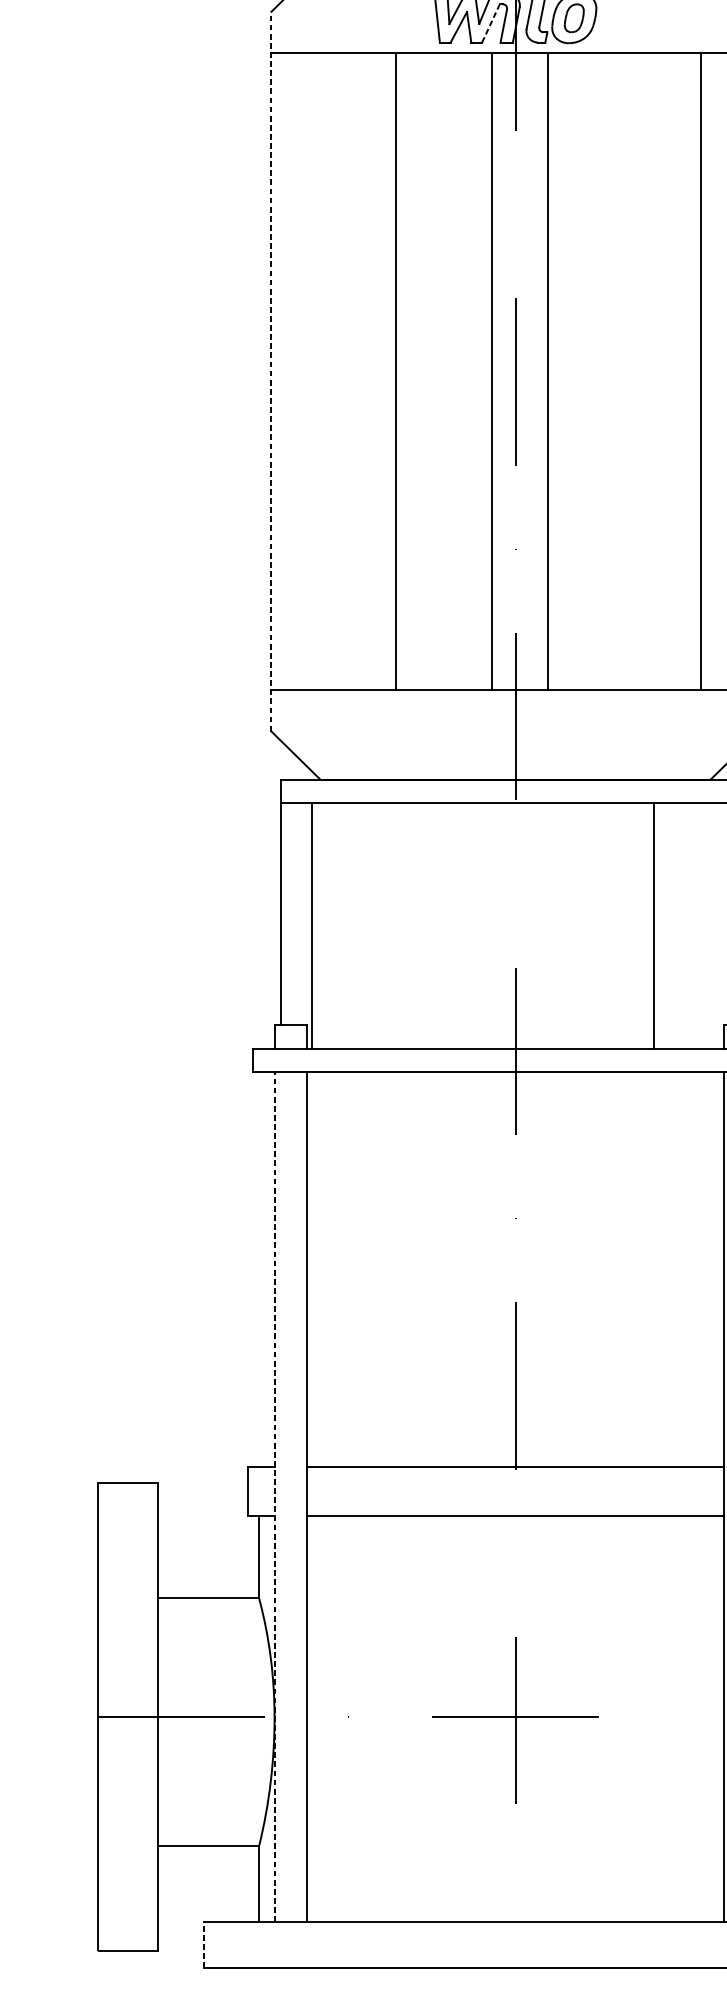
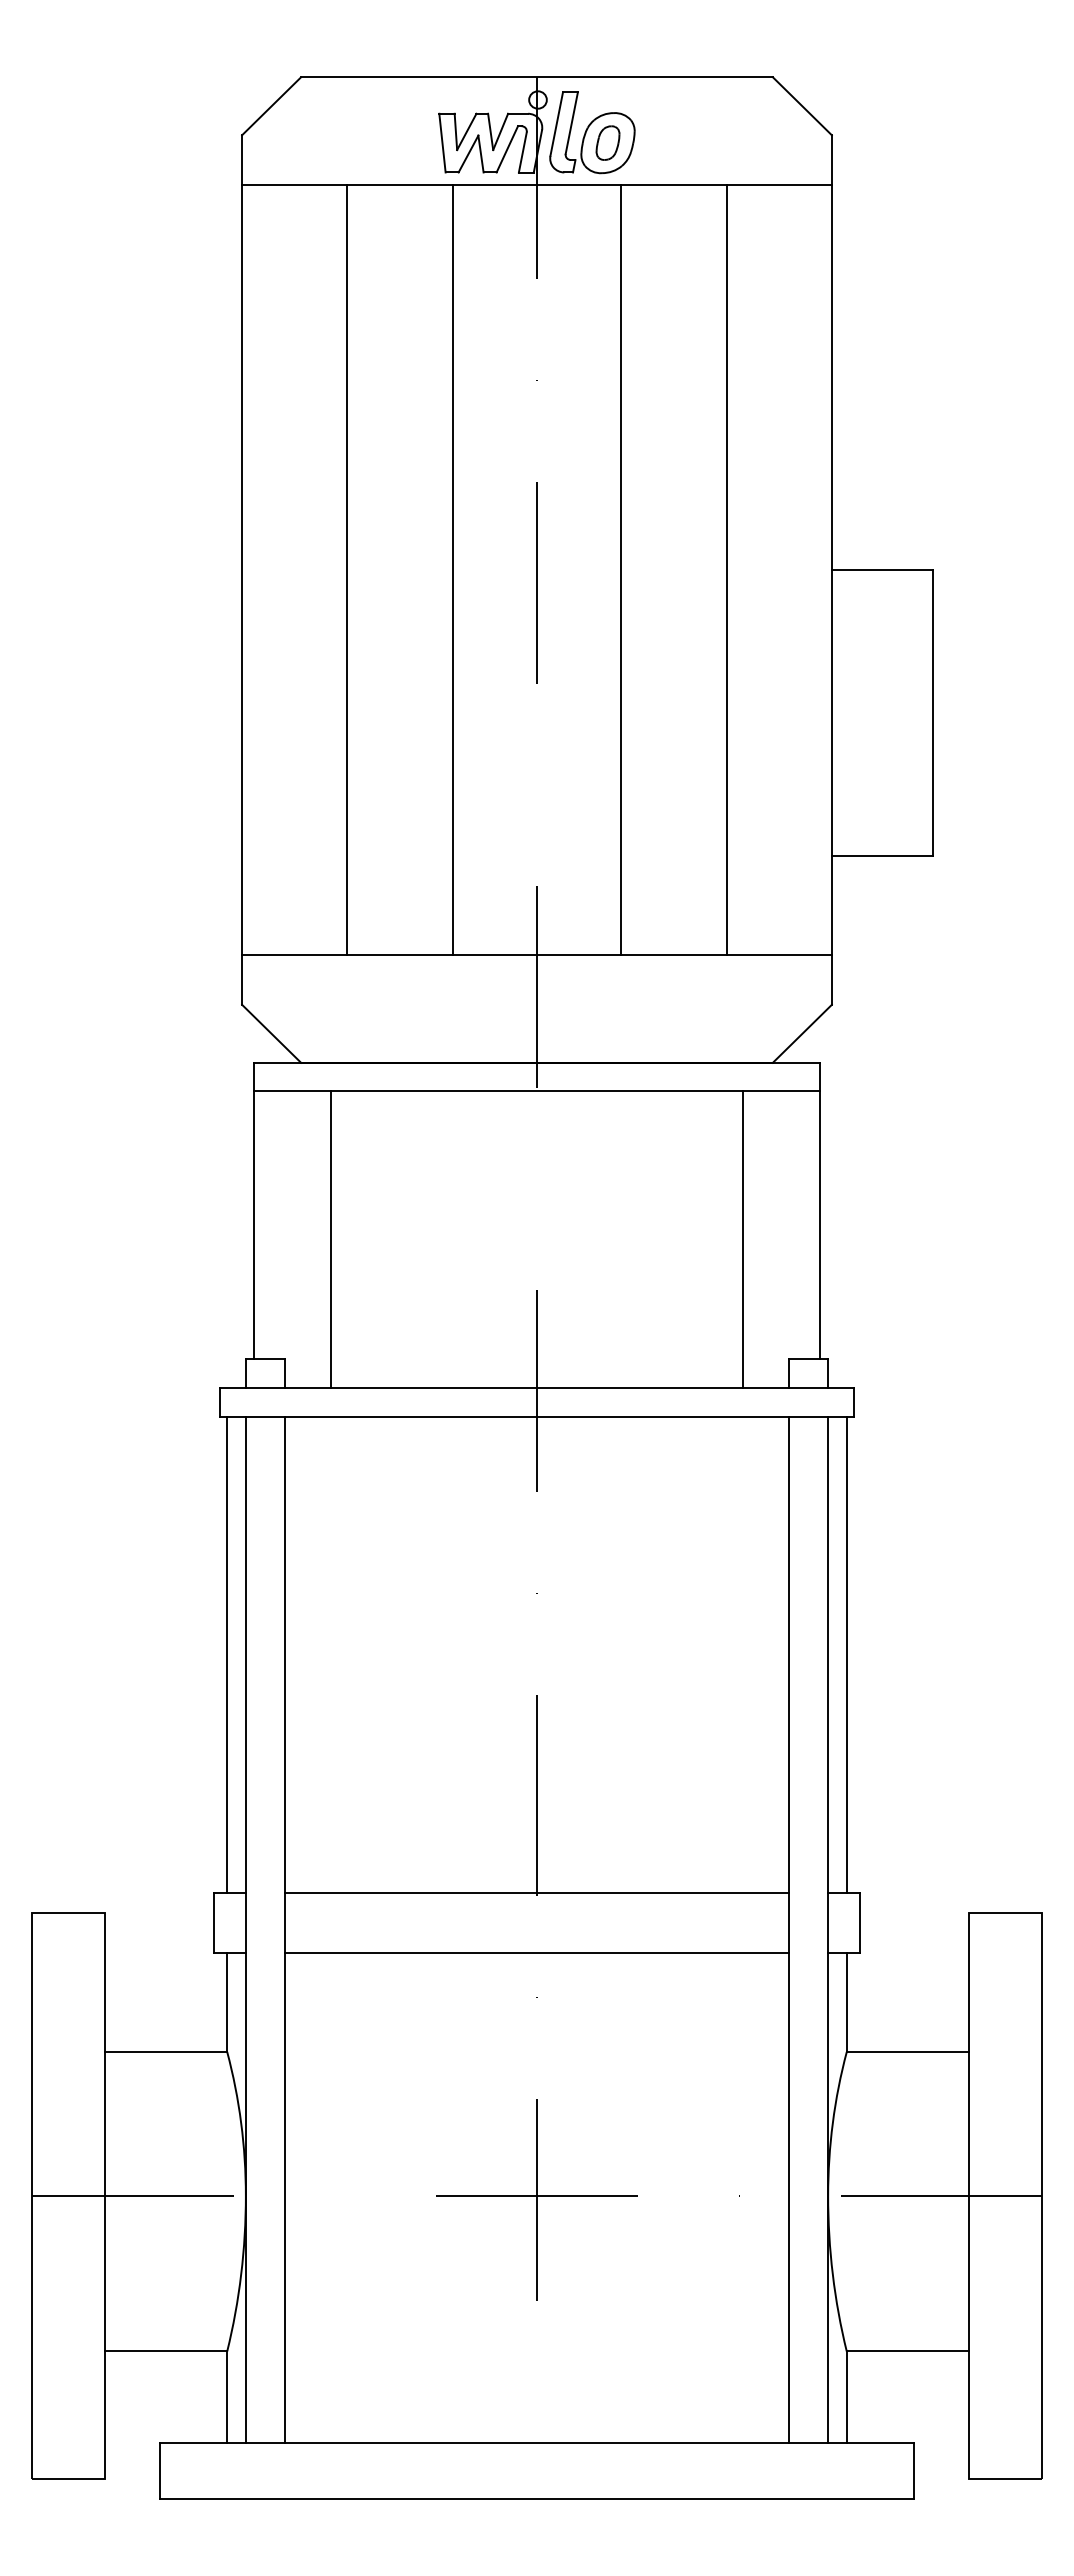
line: (491, 23) -> (507, 149), dashed -> solid
line: (395, 371) -> (346, 569), moved
line: (492, 371) -> (453, 569), moved
line: (547, 371) -> (620, 569), moved
line: (701, 371) -> (727, 569), moved
line: (271, 372) -> (242, 570), dashed -> solid
line: (312, 925) -> (331, 1239), moved
line: (654, 925) -> (742, 1239), moved
line: (259, 1269) -> (227, 1654), added
line: (274, 1496) -> (245, 1929), dashed -> solid
line: (203, 1944) -> (160, 2470), dashed -> solid

